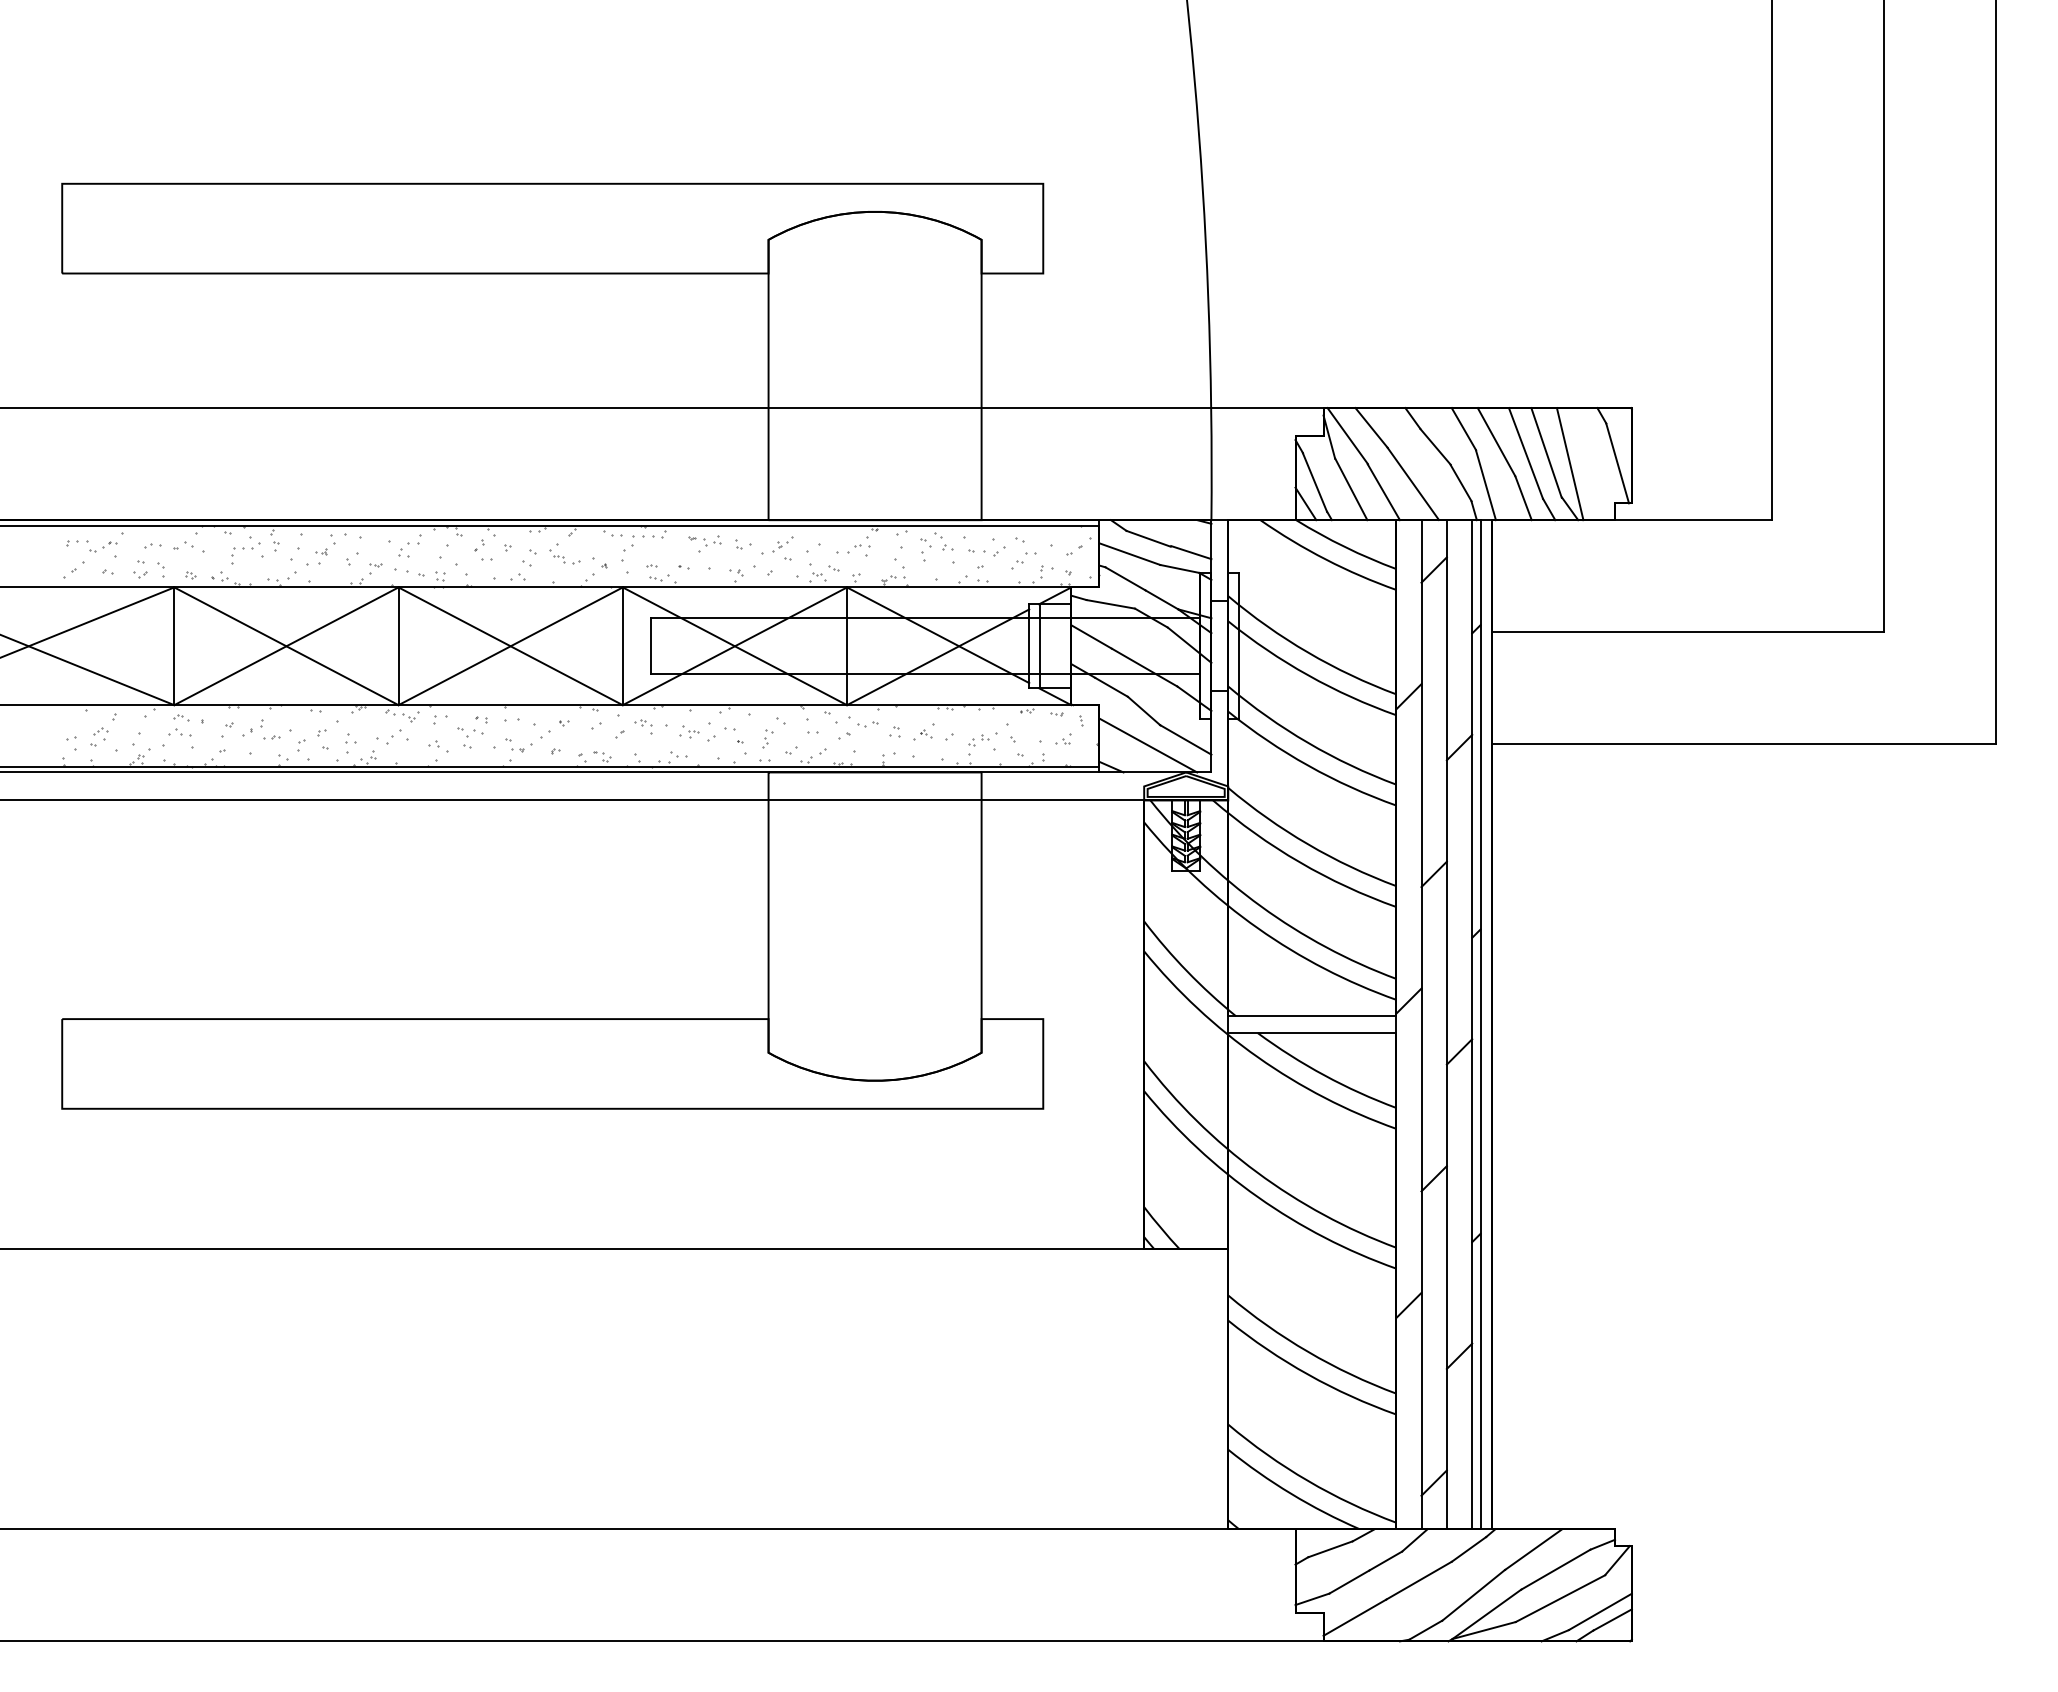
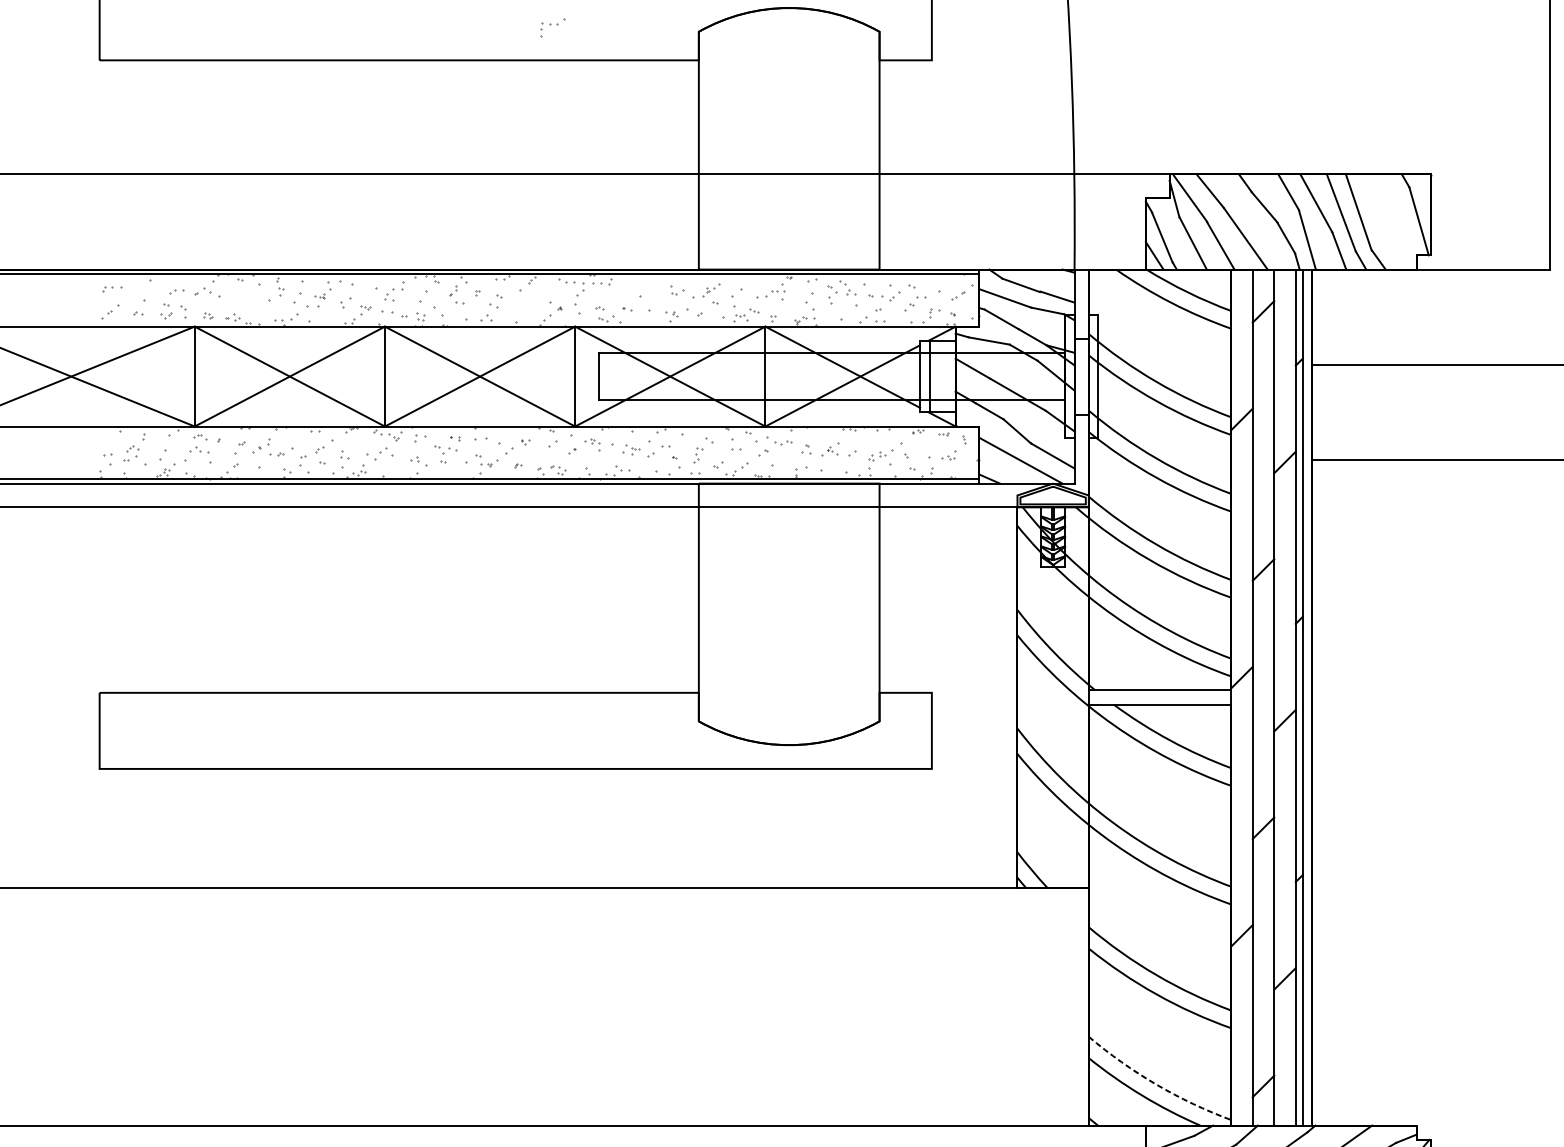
line: (1569, 464) -> (1378, 222), removed
part: (704, 540) -> (644, 286), removed
part: (103, 546) -> (134, 291), removed
part: (245, 553) -> (552, 28), moved
part: (564, 556) -> (525, 300), removed
arc: (1308, 1480) -> (1156, 1084), solid -> dashed

